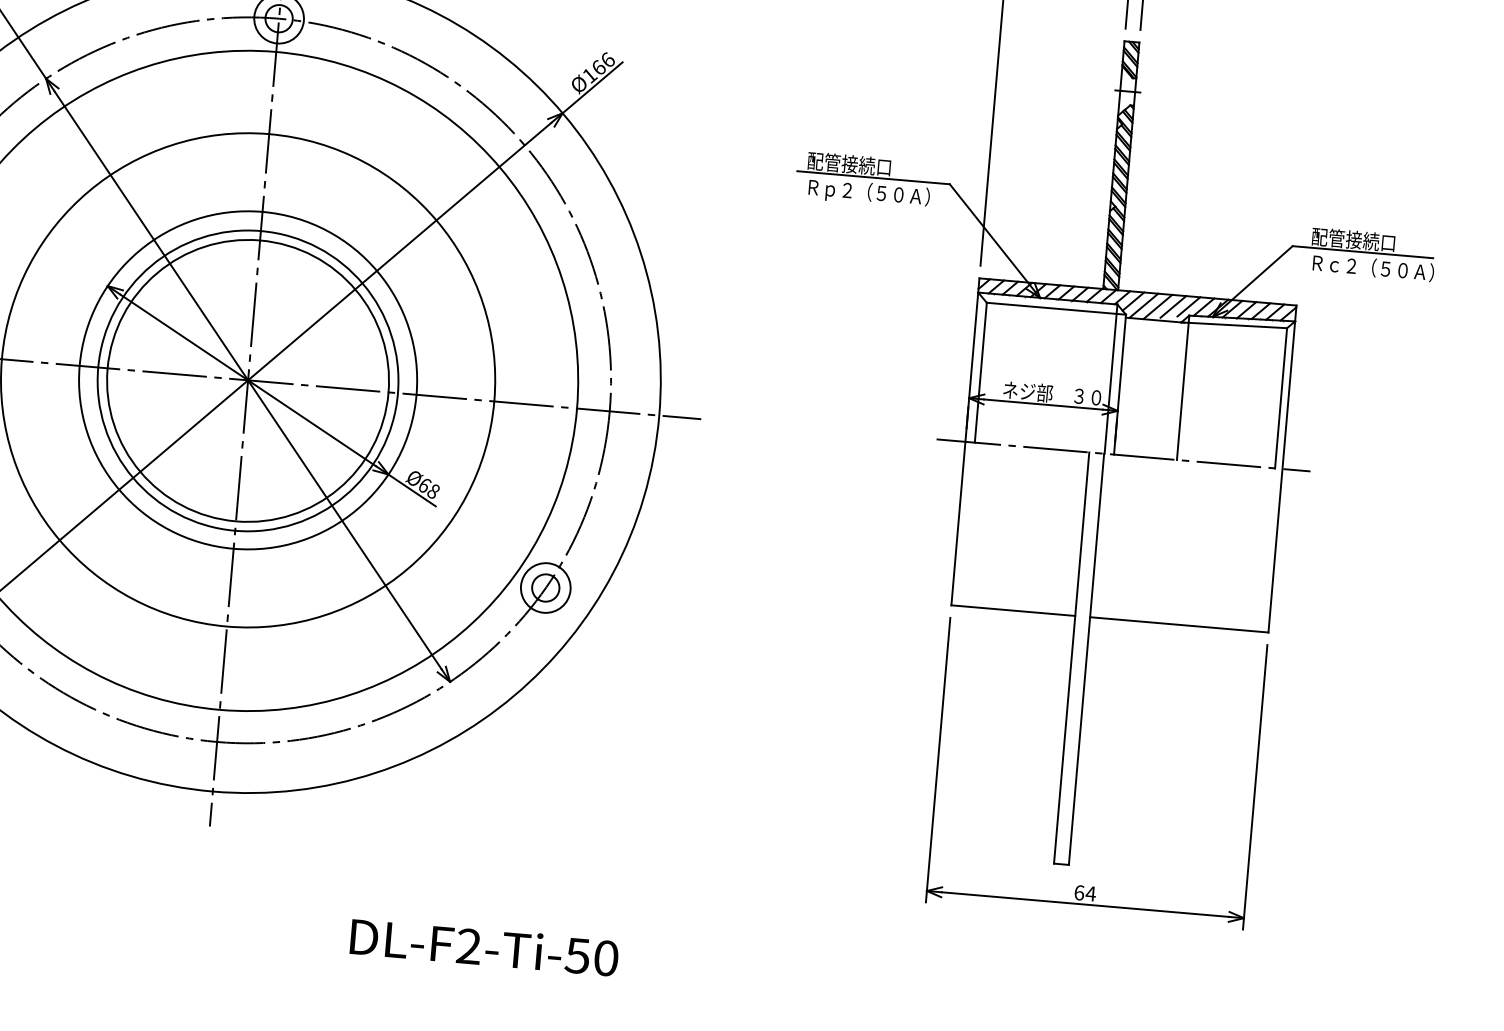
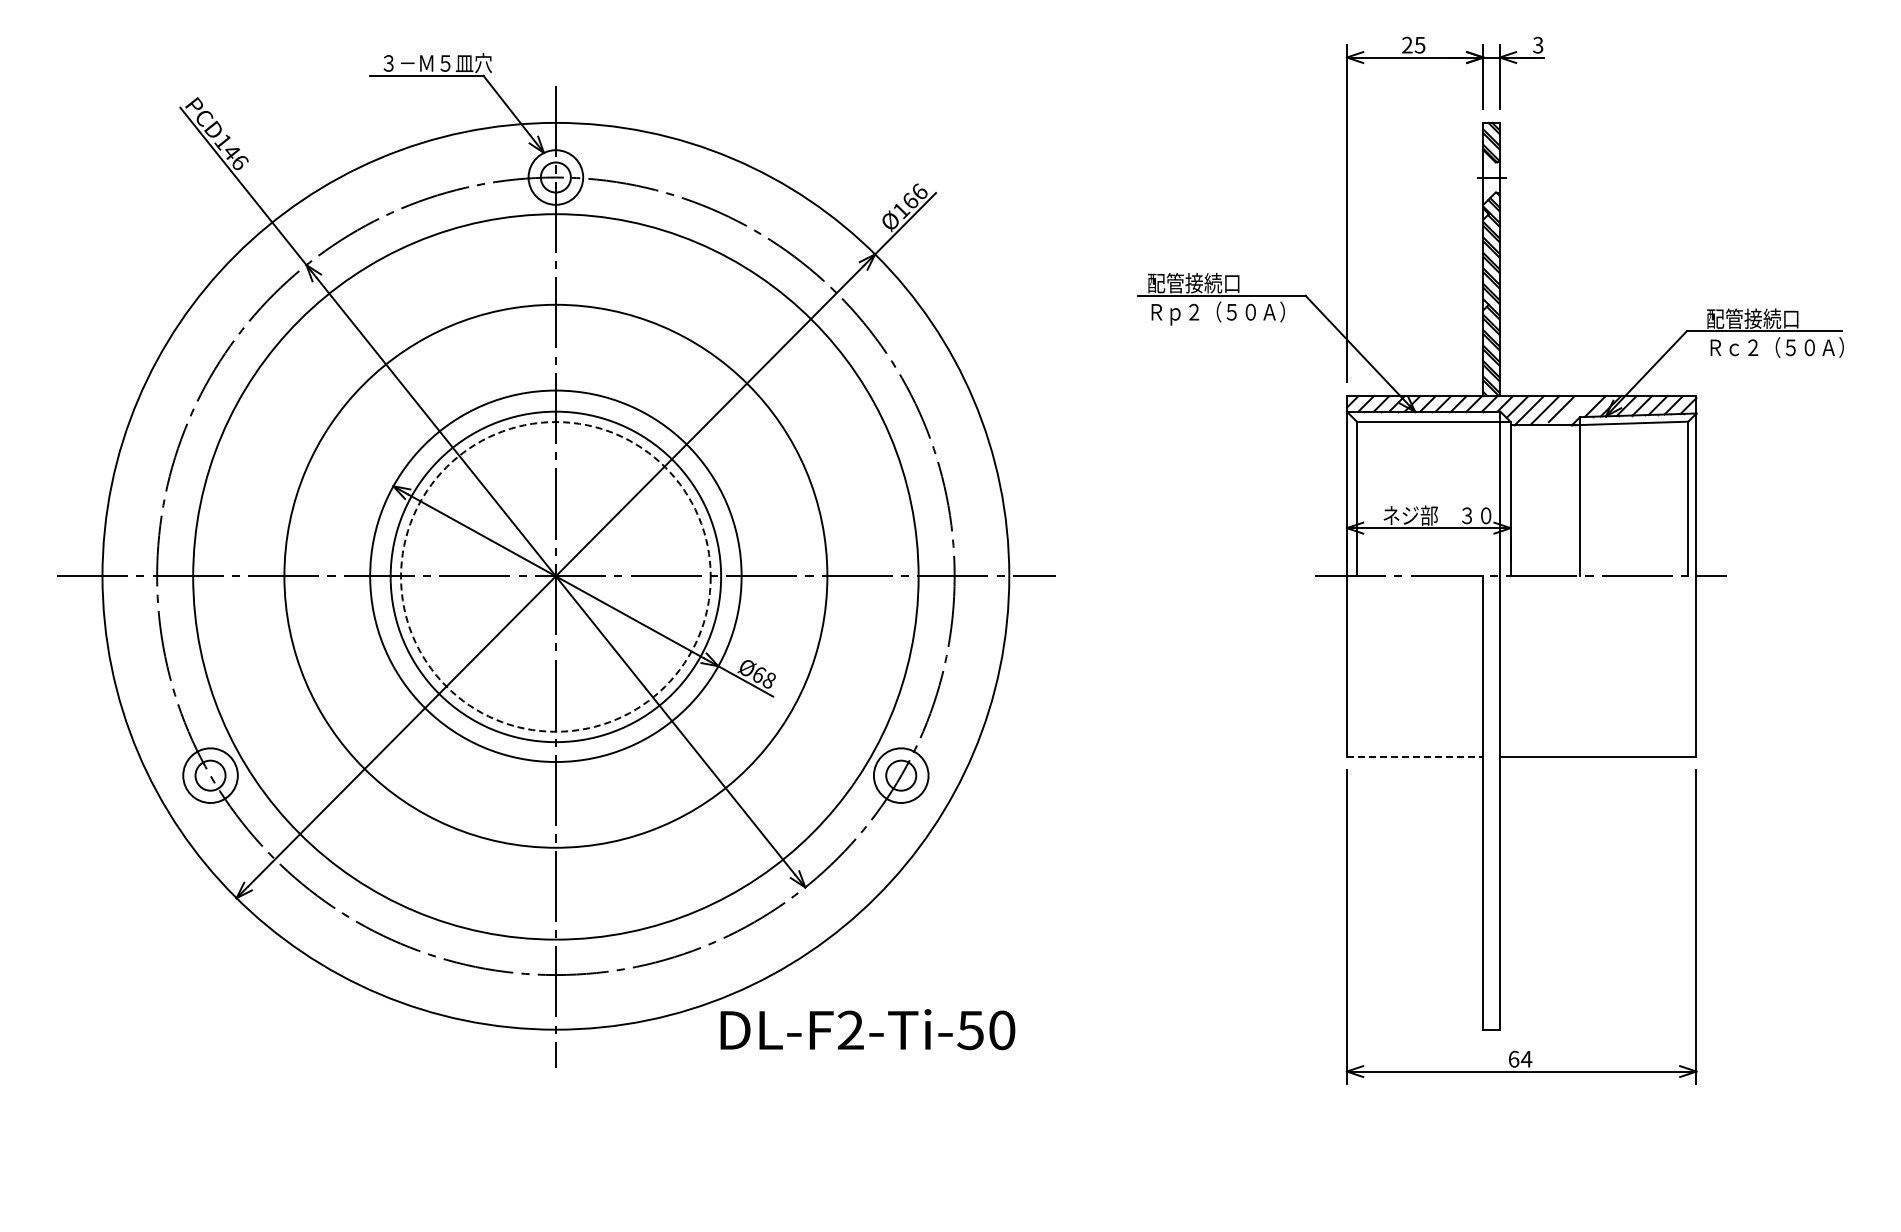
line: (1188, 306) -> (1578, 407), removed
circle: (247, 380) -> (555, 576), solid -> dashed
line: (1013, 610) -> (1415, 756), solid -> dashed
text: (484, 947) -> (867, 1029), moved

